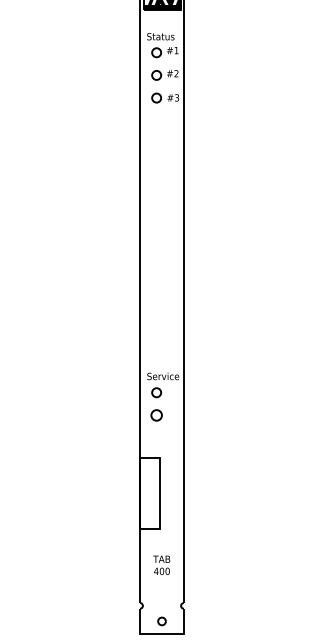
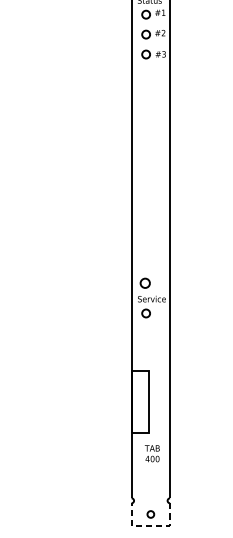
circle: (156, 415) -> (145, 283), moved
text: (161, 564) -> (152, 453), moved
line: (162, 634) -> (151, 525), solid -> dashed

